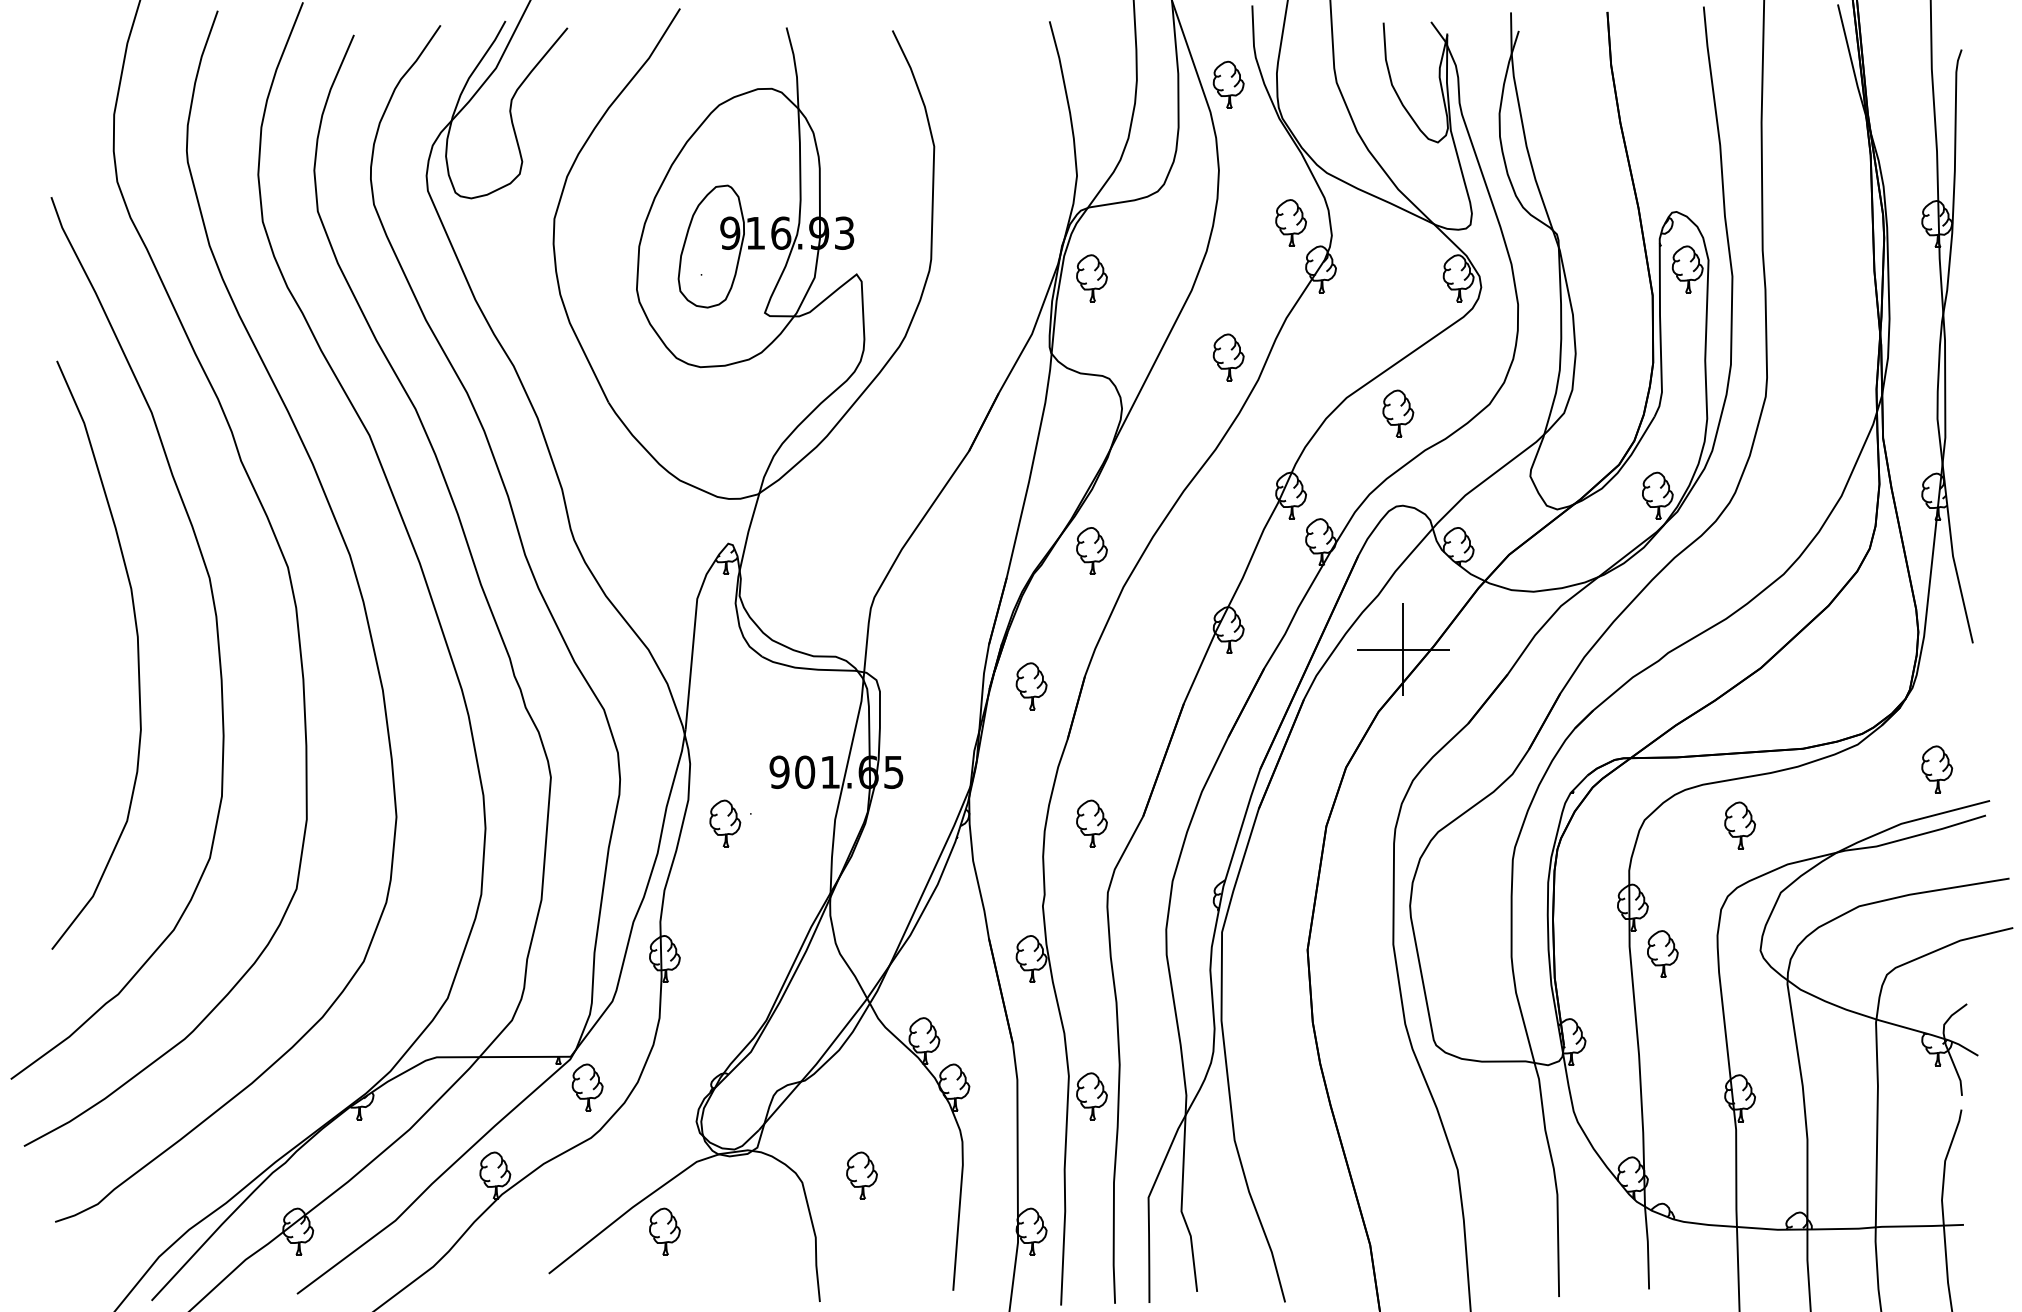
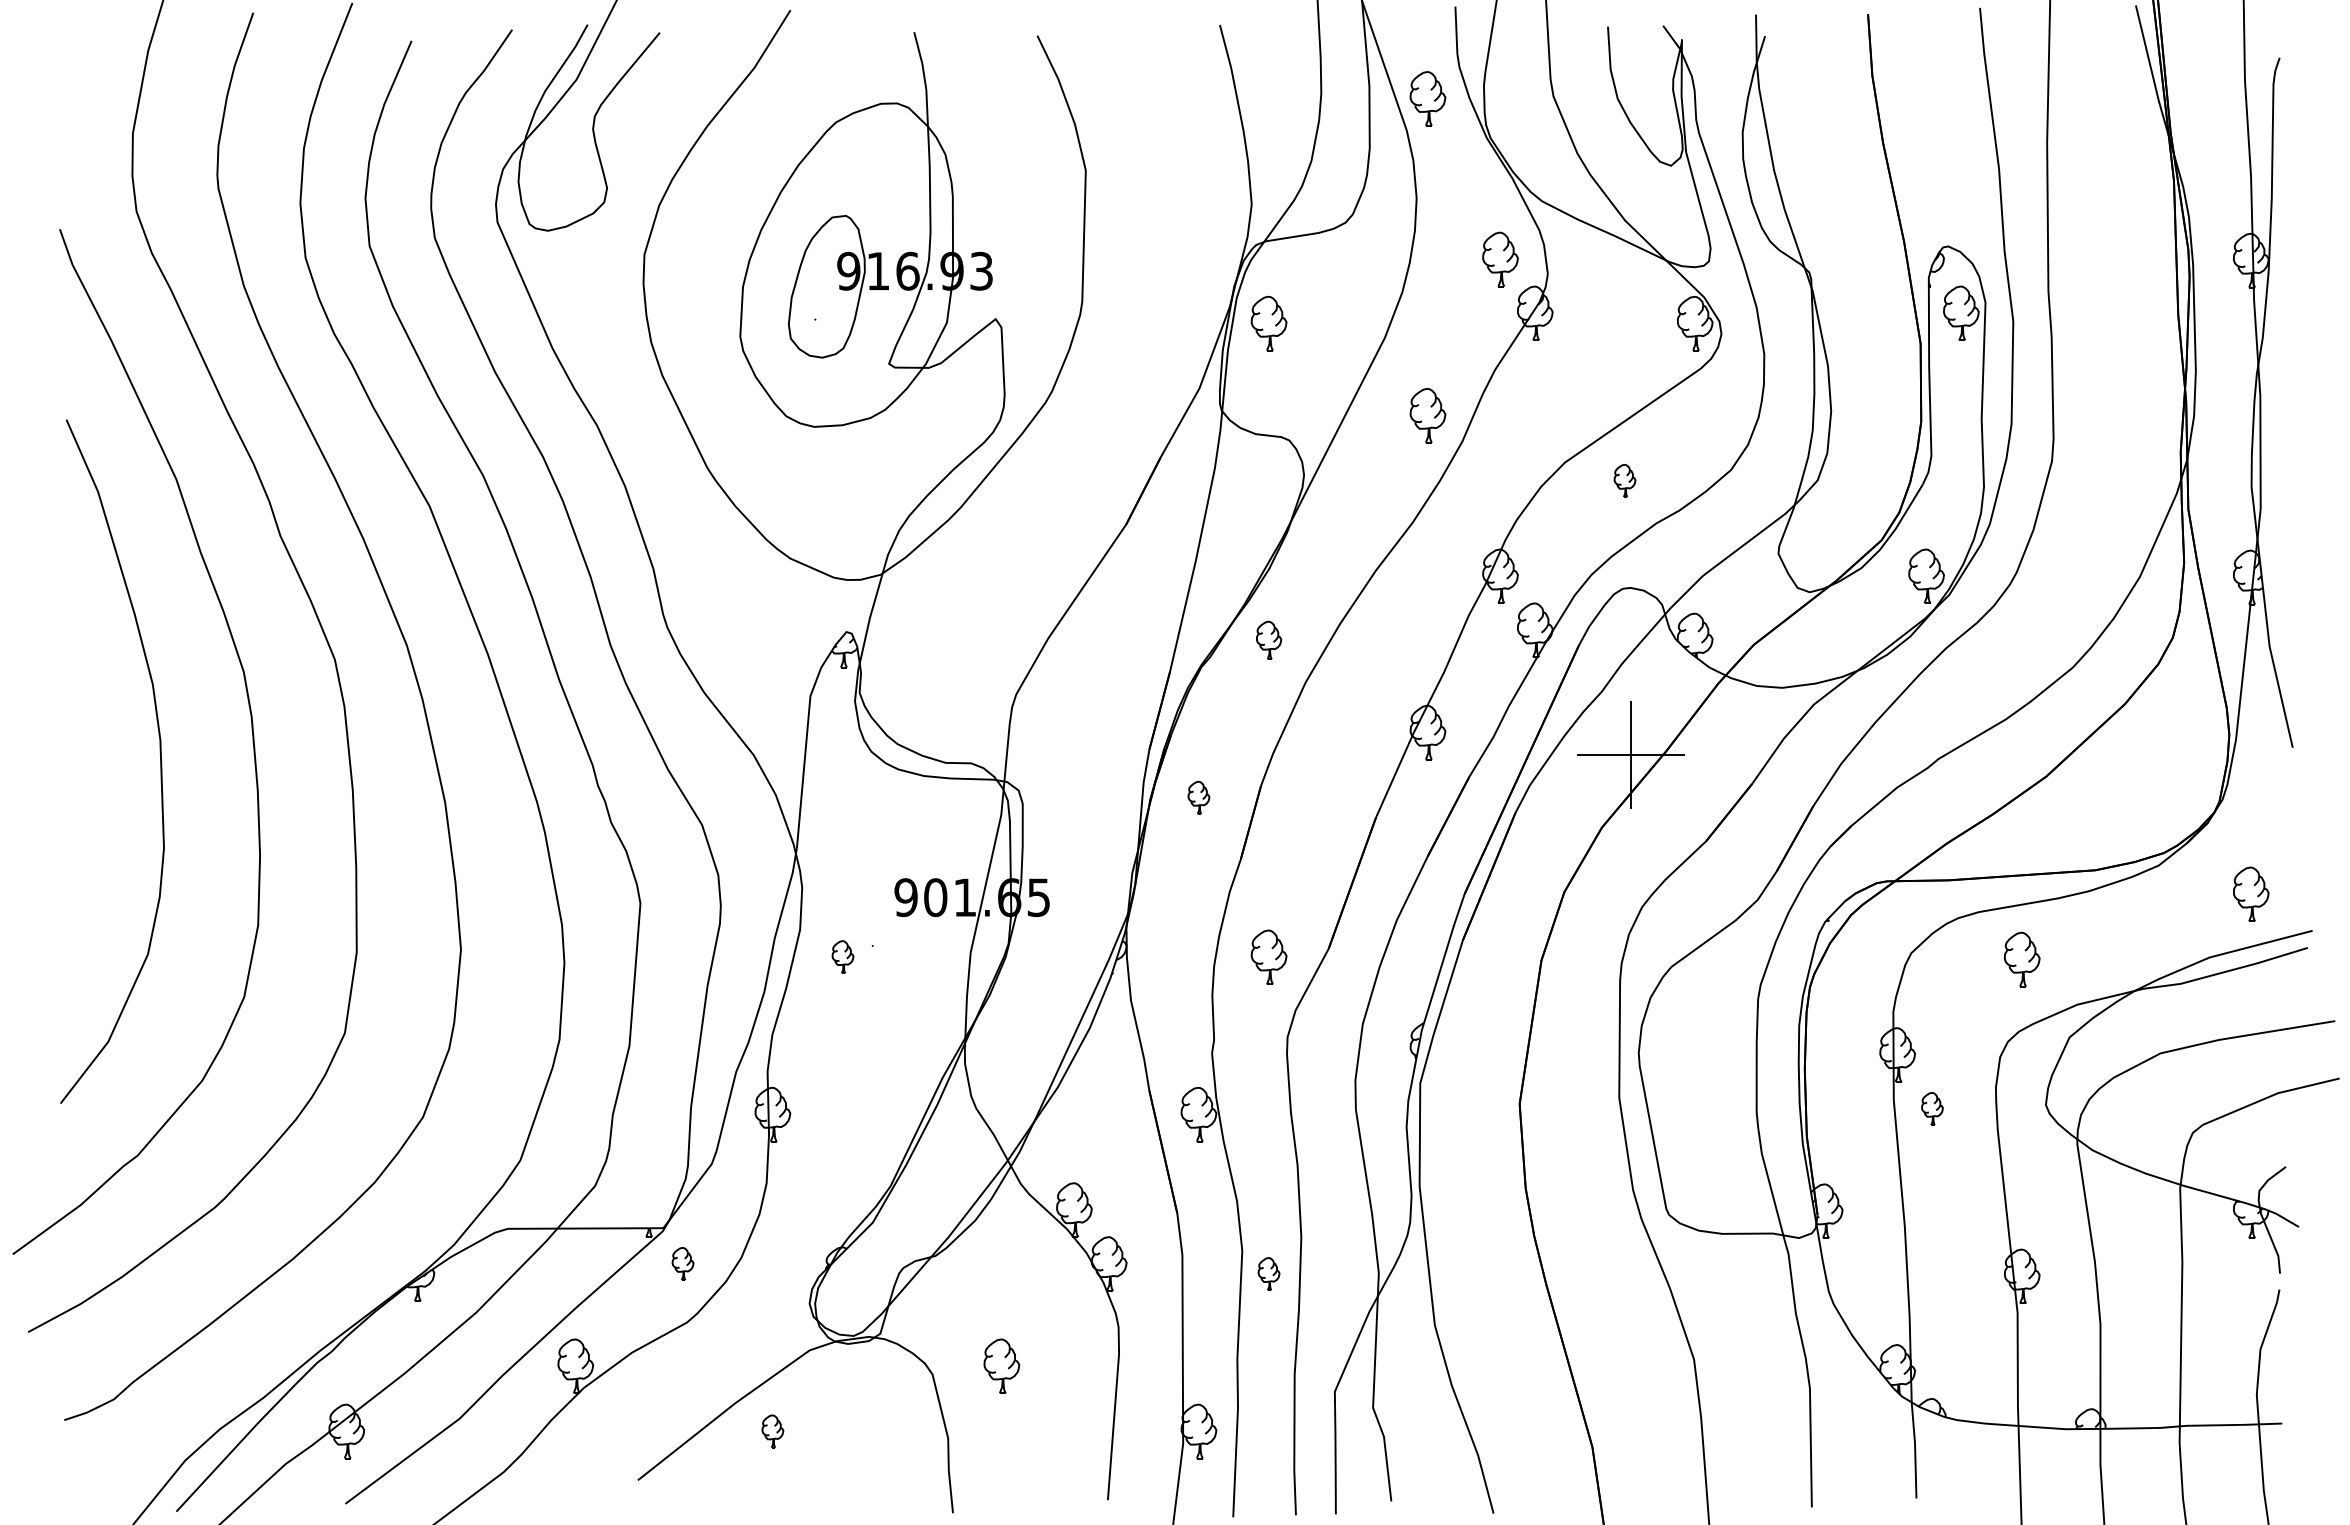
part: (1397, 413) -> (1624, 480), size x0.6
part: (1091, 551) -> (1268, 640), size x0.7
part: (1031, 686) -> (1198, 797), size x0.6
part: (724, 822) -> (842, 956), size x0.6
part: (1662, 953) -> (1932, 1108), size x0.6
part: (587, 1087) -> (682, 1263), size x0.6
part: (1091, 1095) -> (1268, 1273), size x0.6
part: (664, 1231) -> (772, 1431), size x0.6

